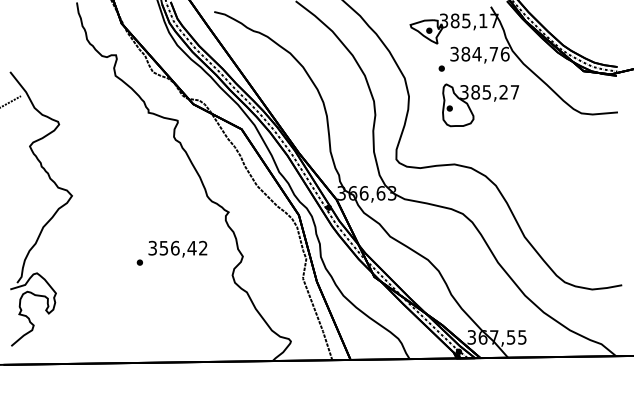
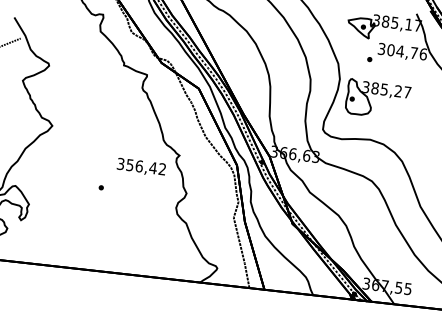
text: (465, 54) -> (390, 50), 384,76 -> 304,76
part: (477, 99) -> (375, 94), moved
text: (177, 248) -> (141, 166), moved

